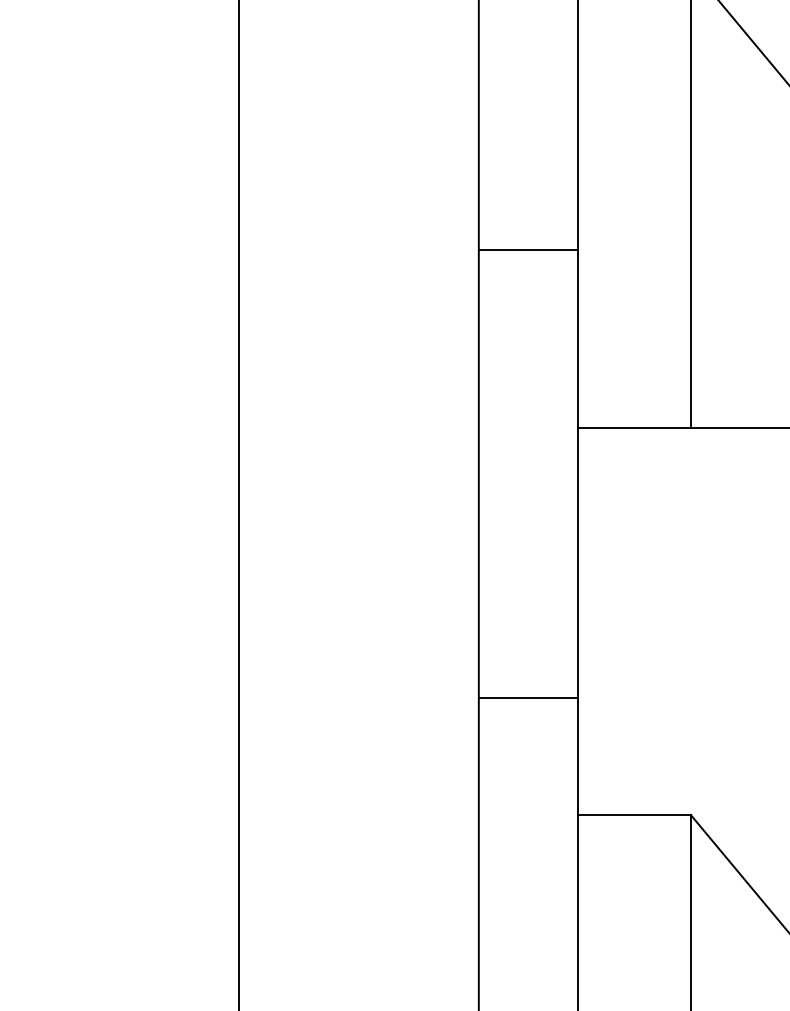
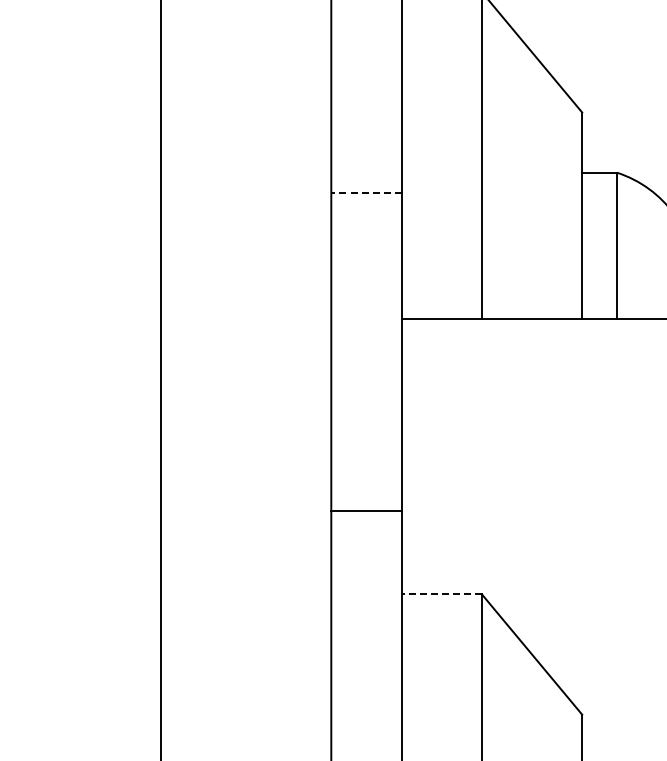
line: (526, 249) -> (365, 192), solid -> dashed
line: (633, 815) -> (441, 594), solid -> dashed

